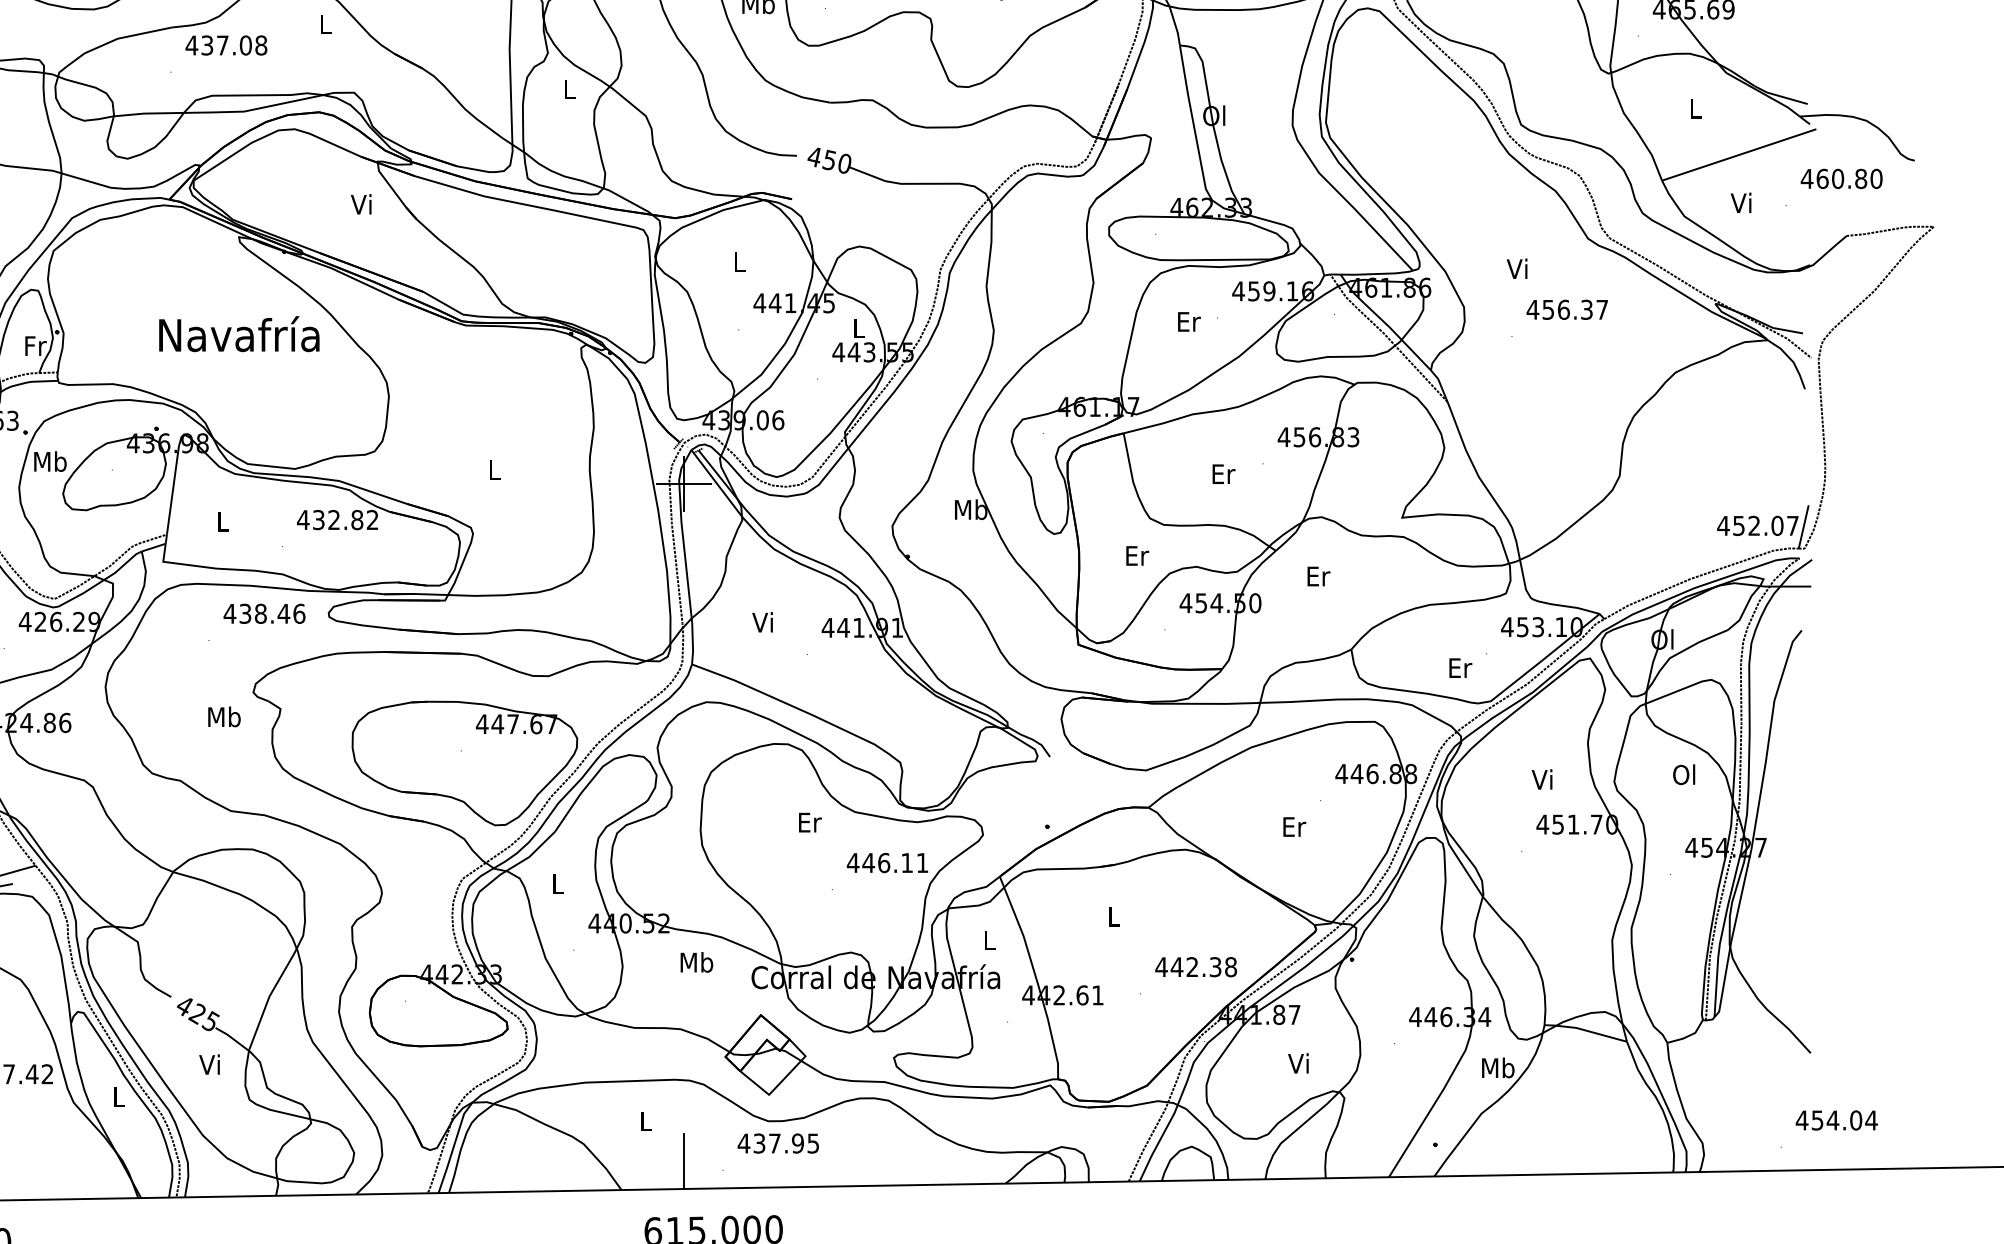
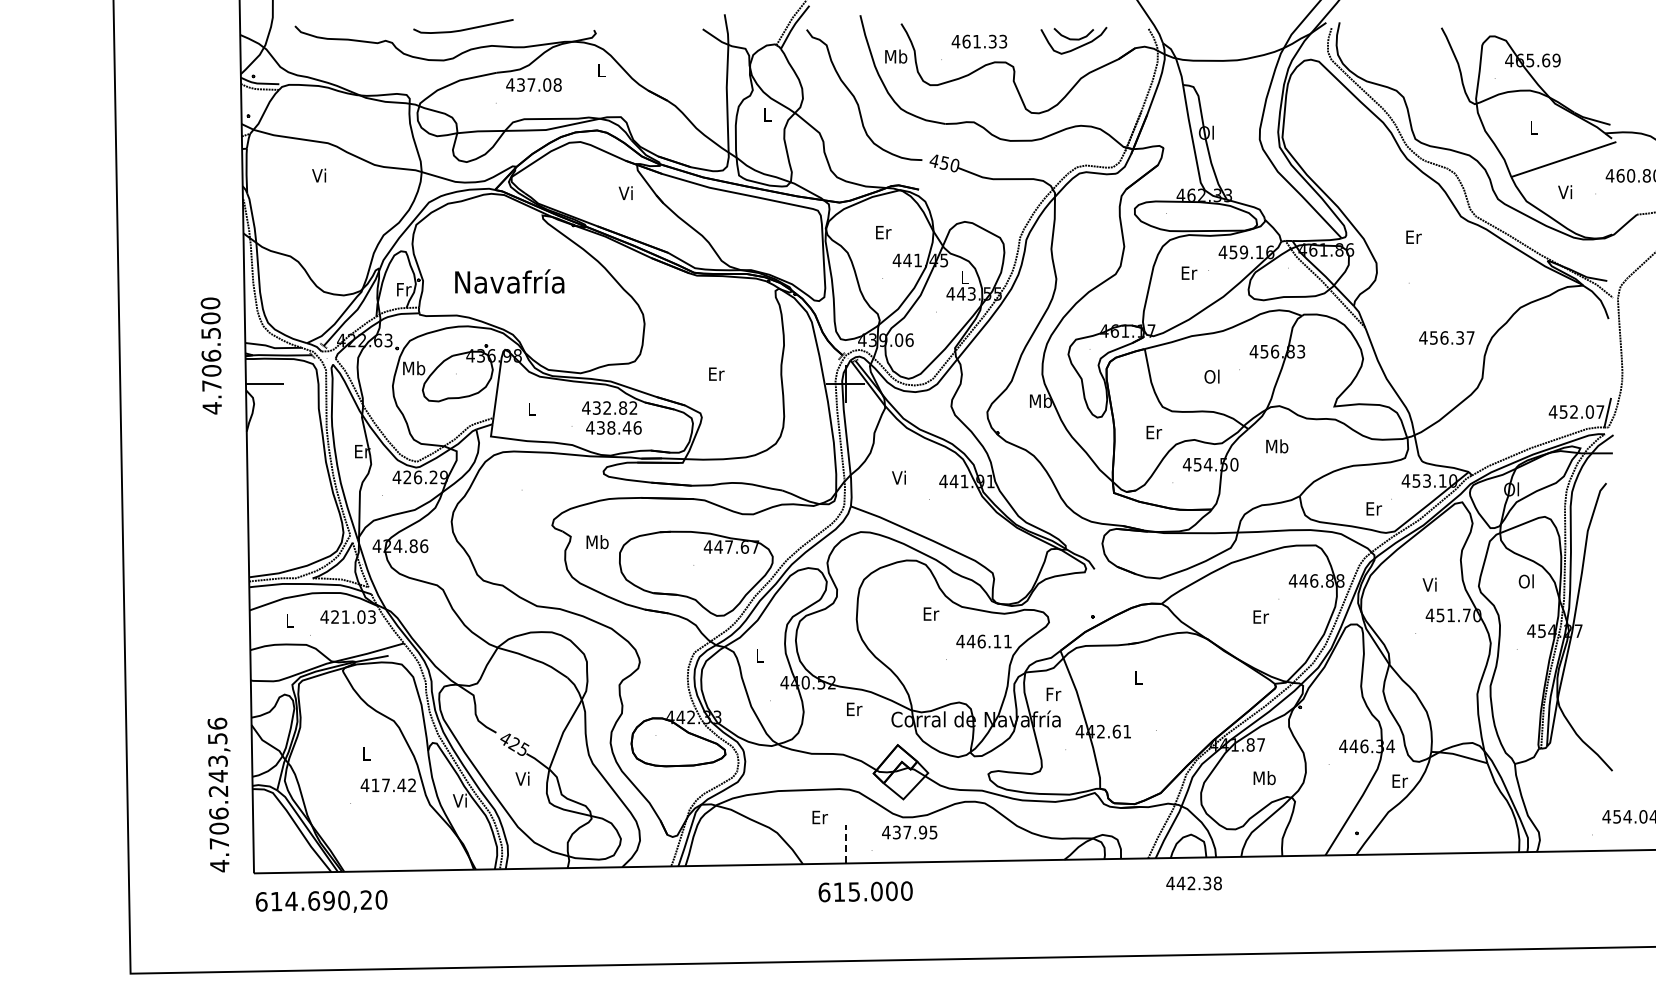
text: (739, 262) -> (883, 232), L -> Er
text: (1518, 268) -> (1413, 236), Vi -> Er
text: (1566, 309) -> (1446, 337), moved
text: (238, 334) -> (509, 281), moved
text: (494, 469) -> (716, 373), L -> Er
text: (1223, 473) -> (1212, 376), Er -> Ol
text: (1318, 576) -> (1277, 446), Er -> Mb
text: (263, 613) -> (613, 427), moved
text: (224, 717) -> (597, 542), moved
text: (989, 939) -> (1053, 693), L -> Fr
text: (697, 962) -> (854, 709), Mb -> Er
text: (1195, 967) -> (1193, 883), moved
text: (1299, 1064) -> (1264, 778), Vi -> Mb
text: (1497, 1068) -> (1399, 781), Mb -> Er
text: (117, 1096) -> (459, 800), L -> Vi
text: (647, 1121) -> (820, 817), L -> Er
line: (684, 1159) -> (845, 843), solid -> dashed

